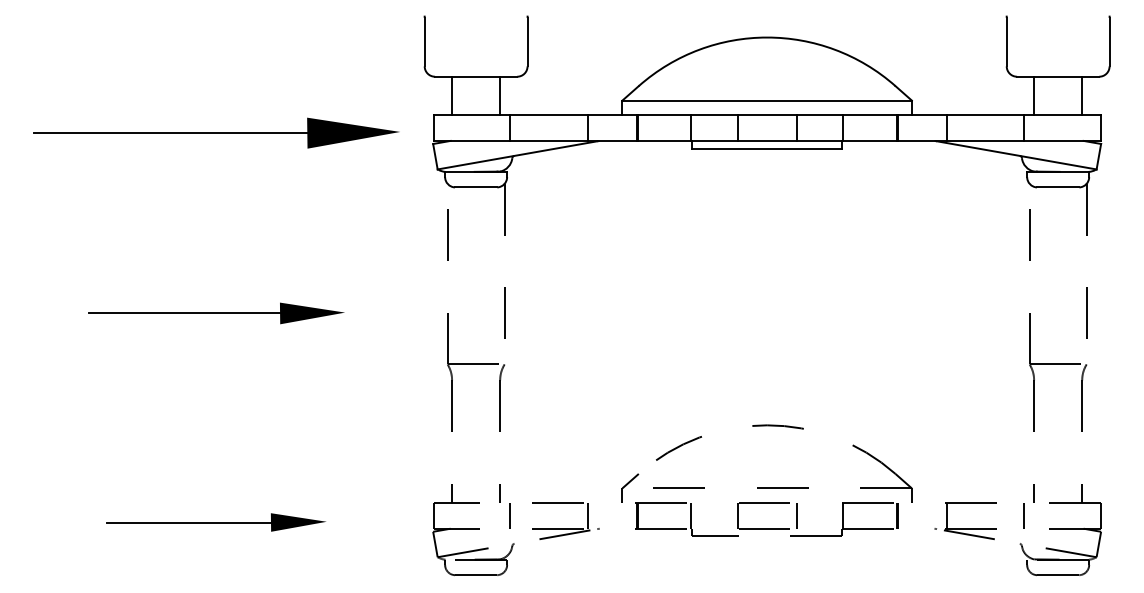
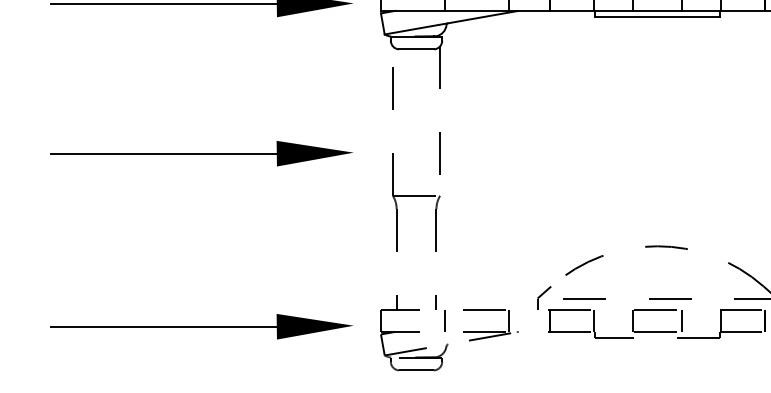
part: (216, 313) -> (201, 153), size x1.43
part: (216, 522) -> (201, 326), size x1.67

